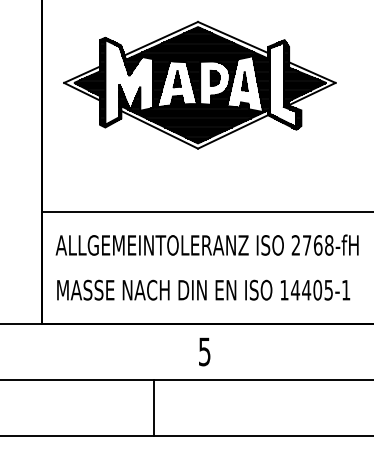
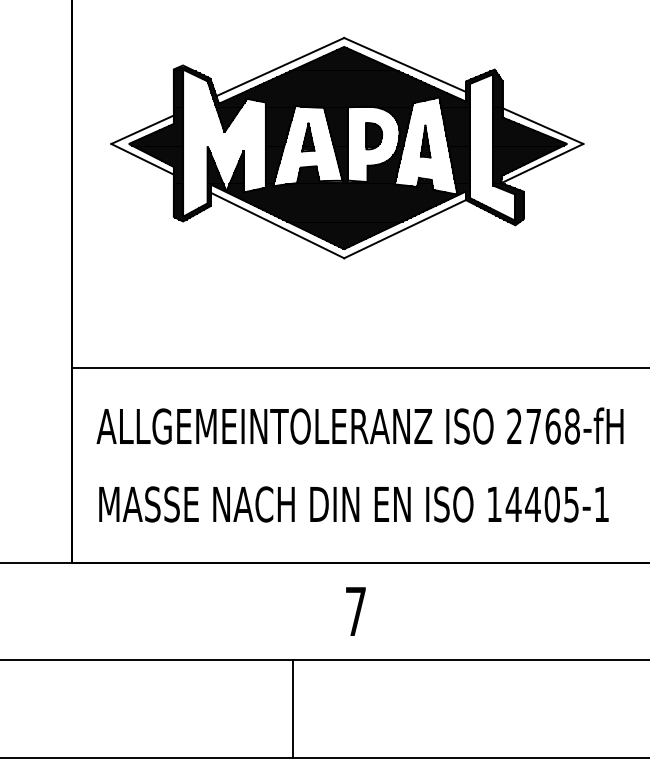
text: (204, 351) -> (355, 610), 5 -> 7
line: (153, 407) -> (292, 708), moved

